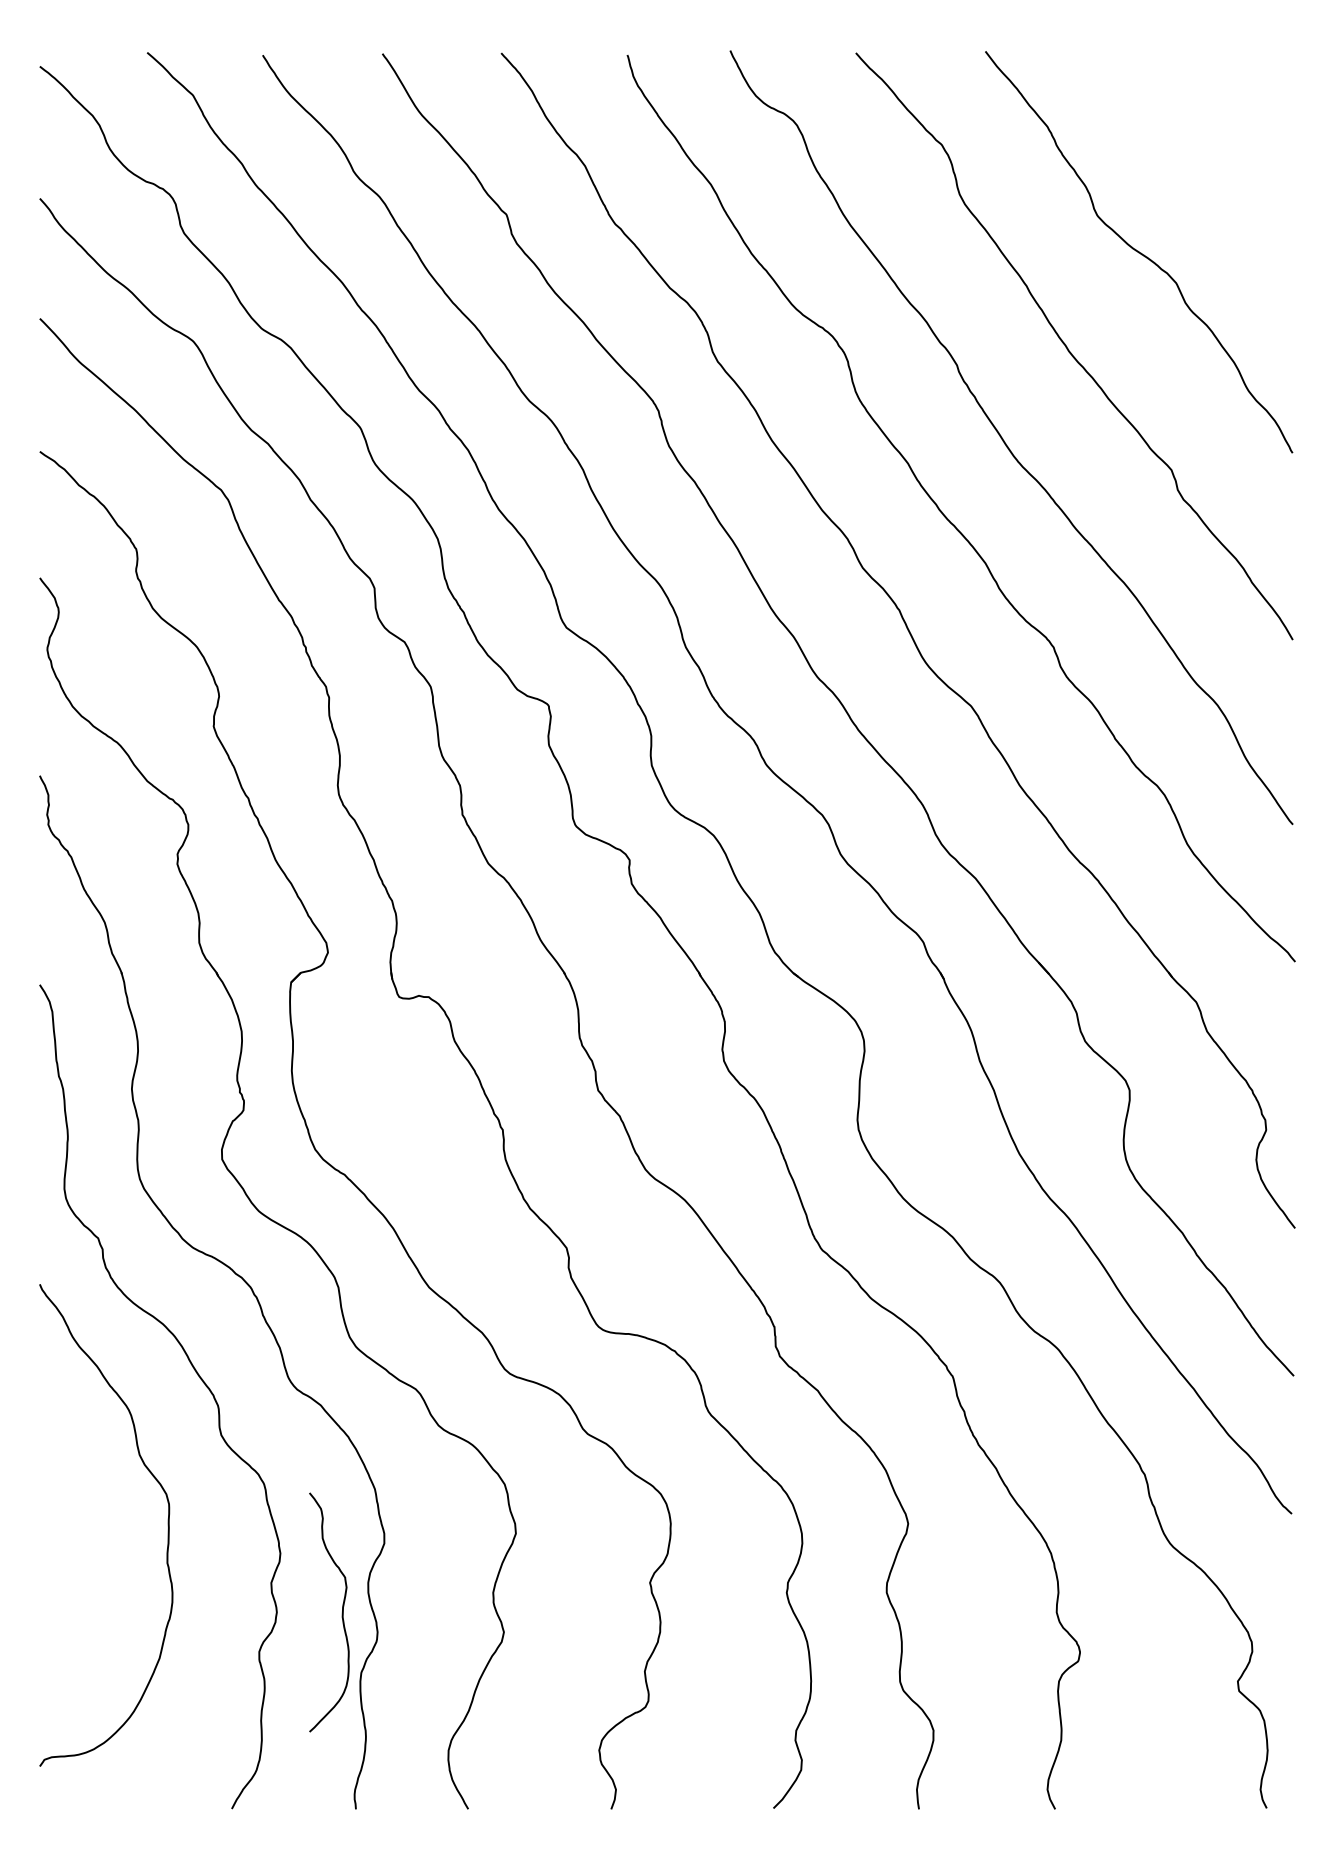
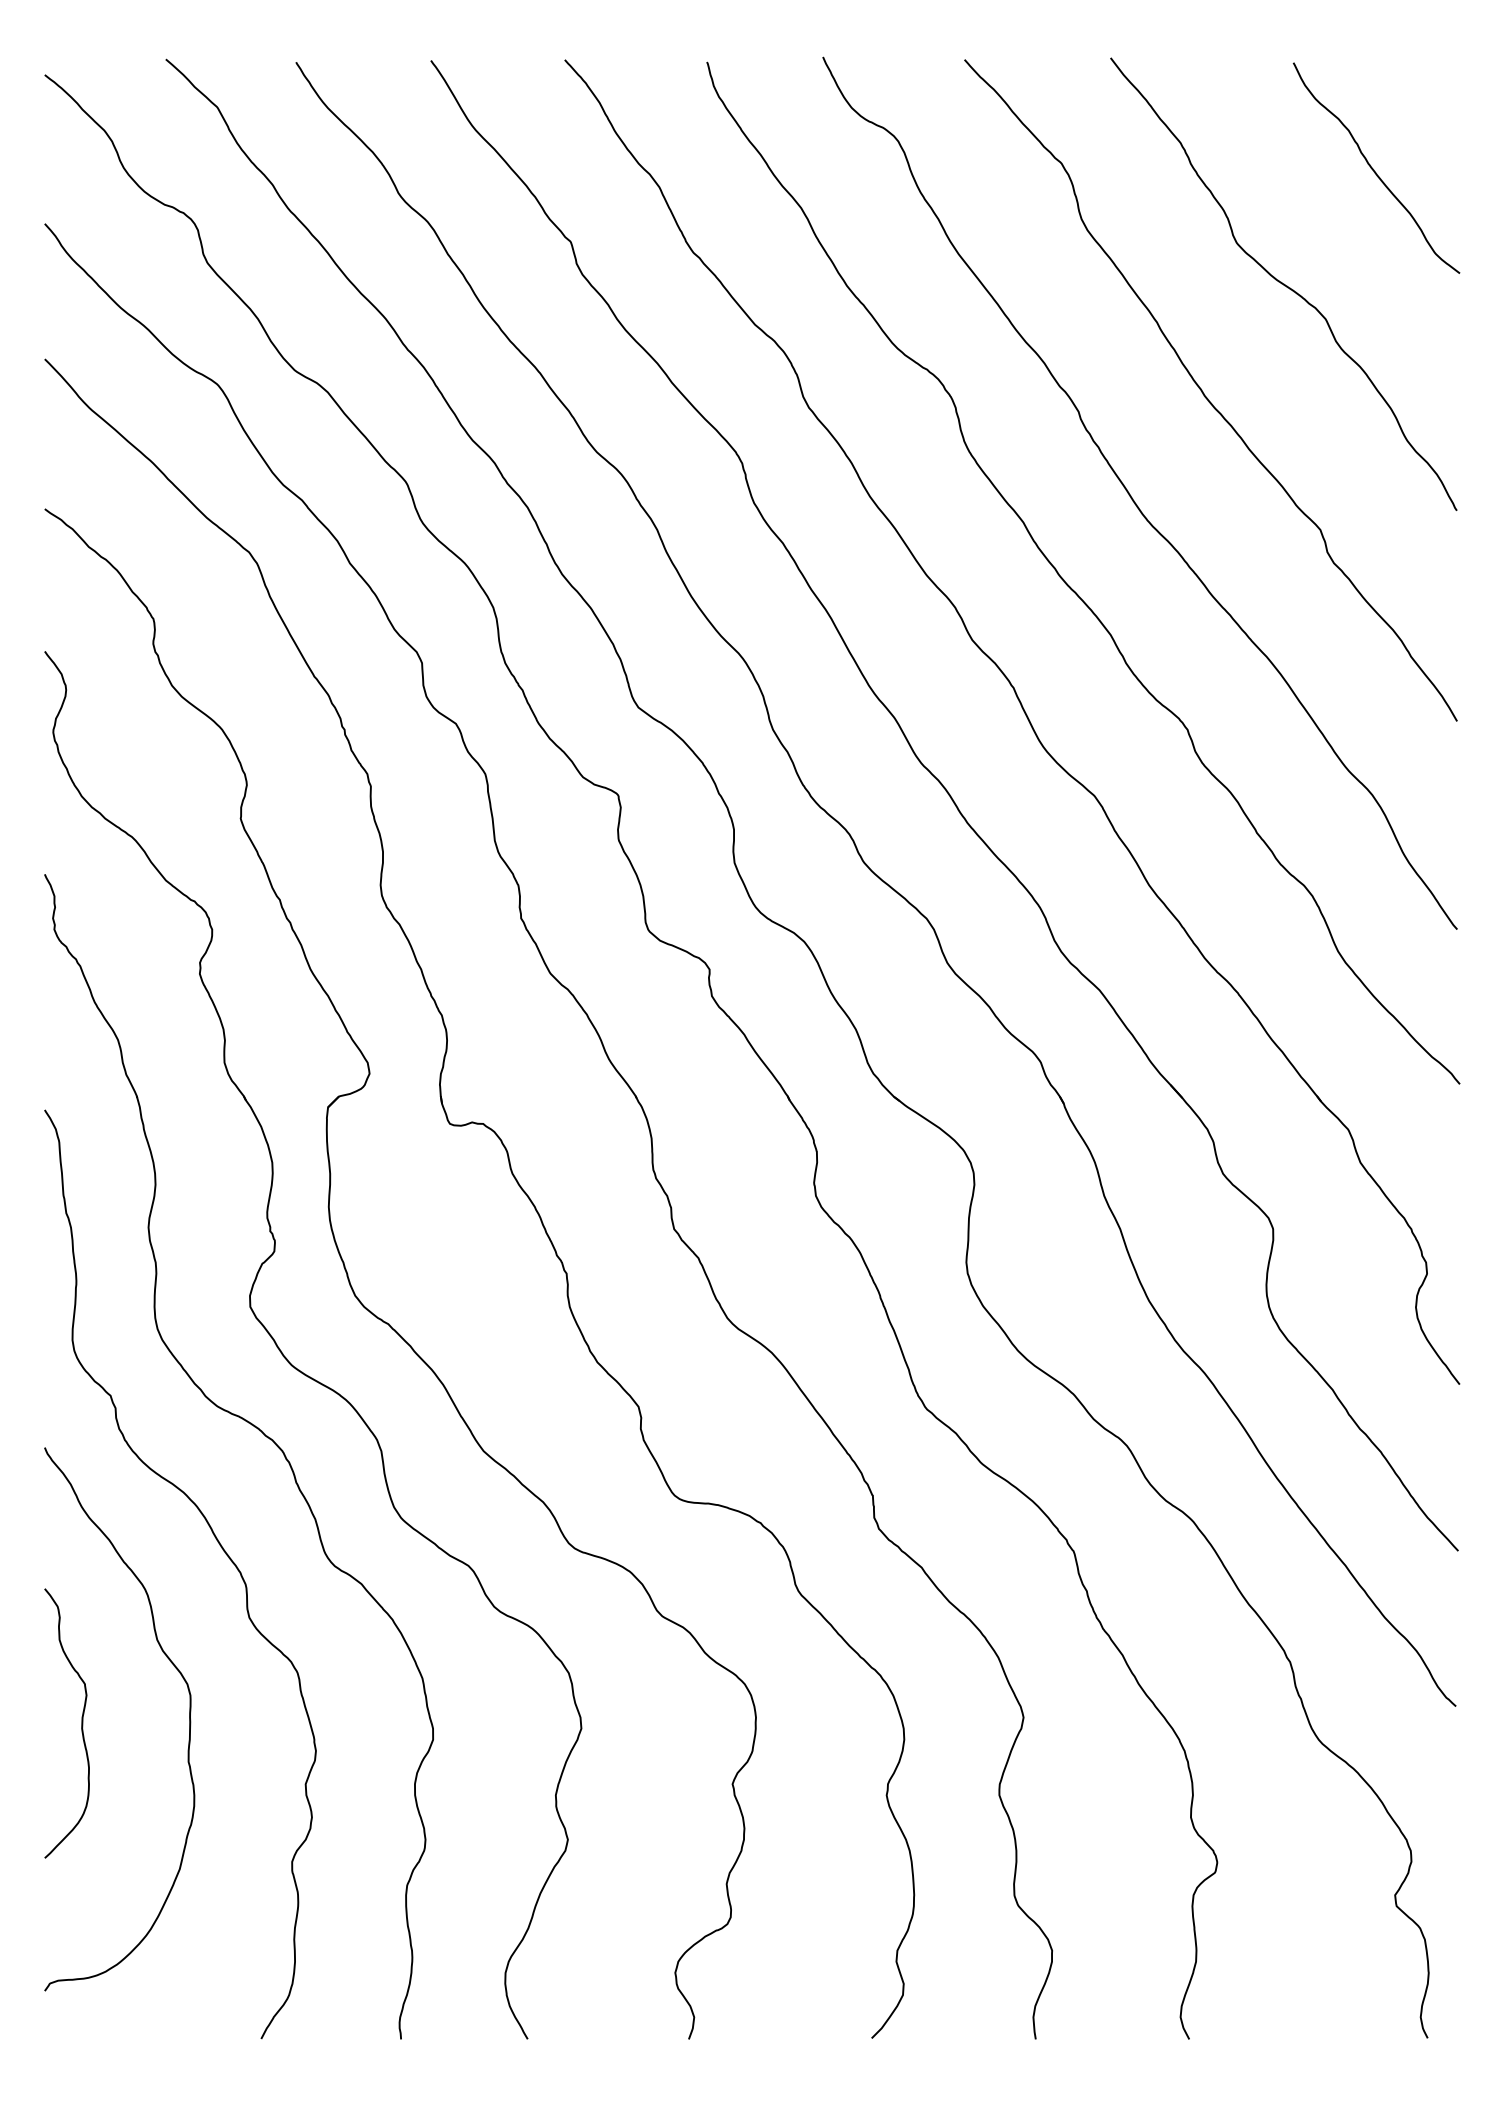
curve: (1219, 150) -> (1374, 169), added
curve: (342, 1612) -> (81, 1723), moved

